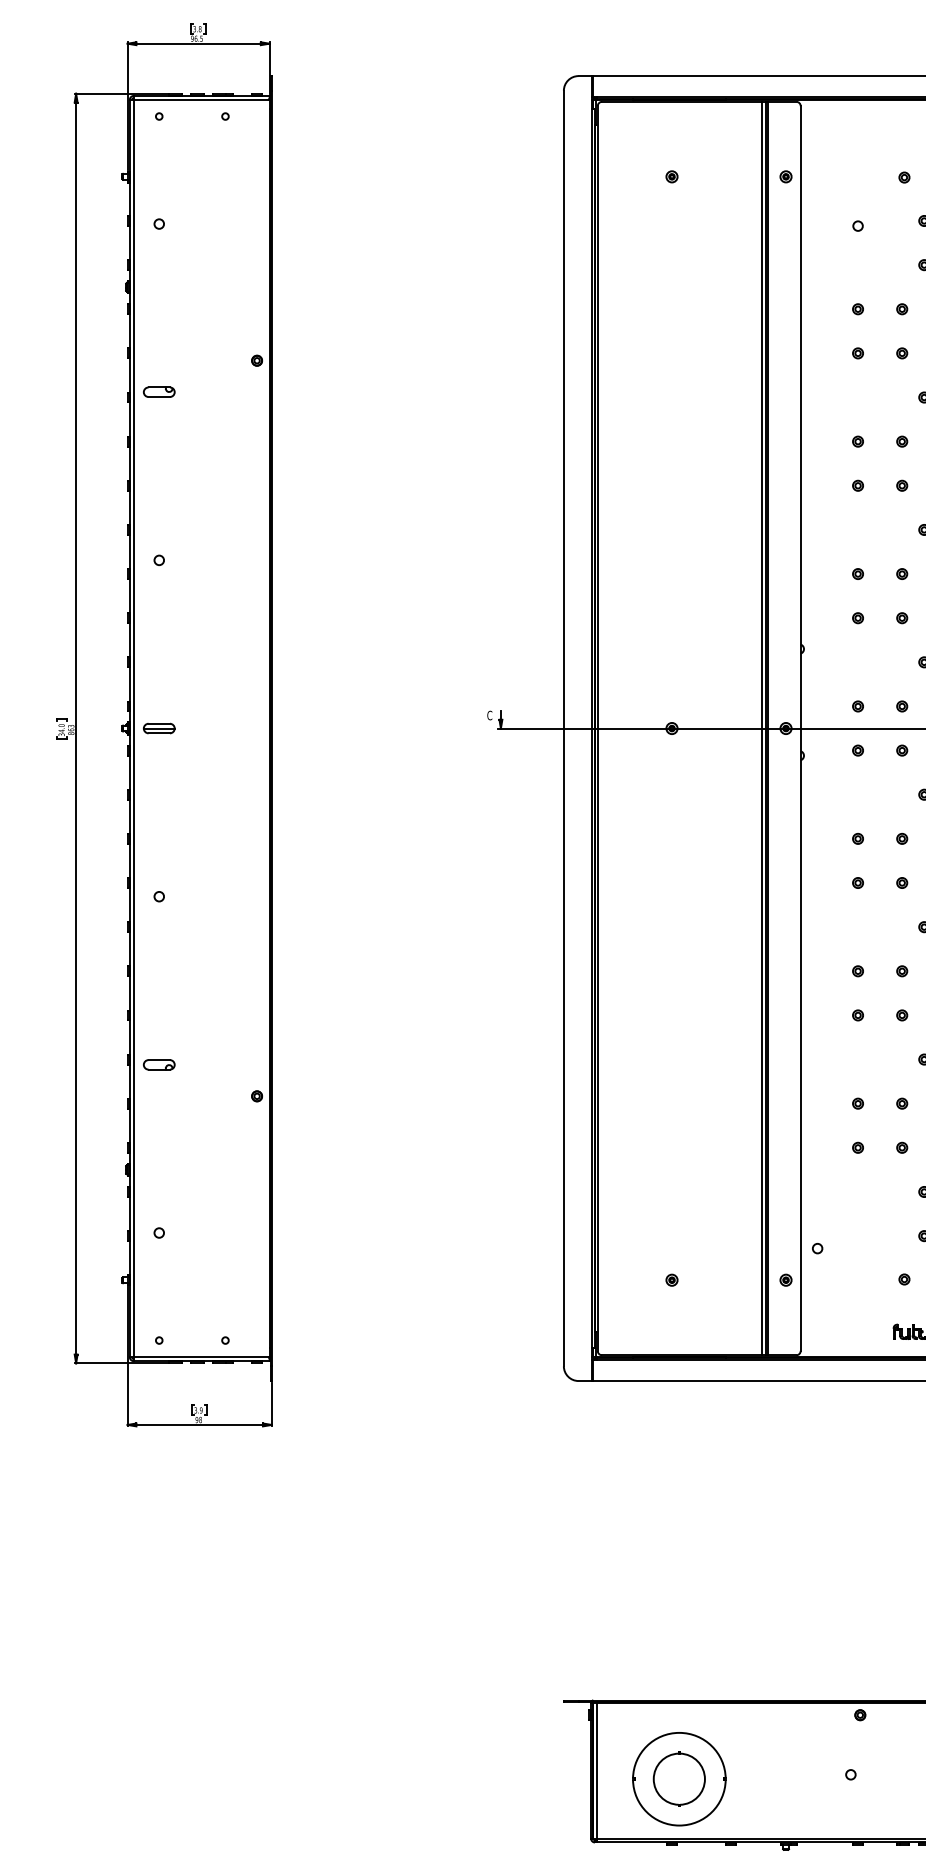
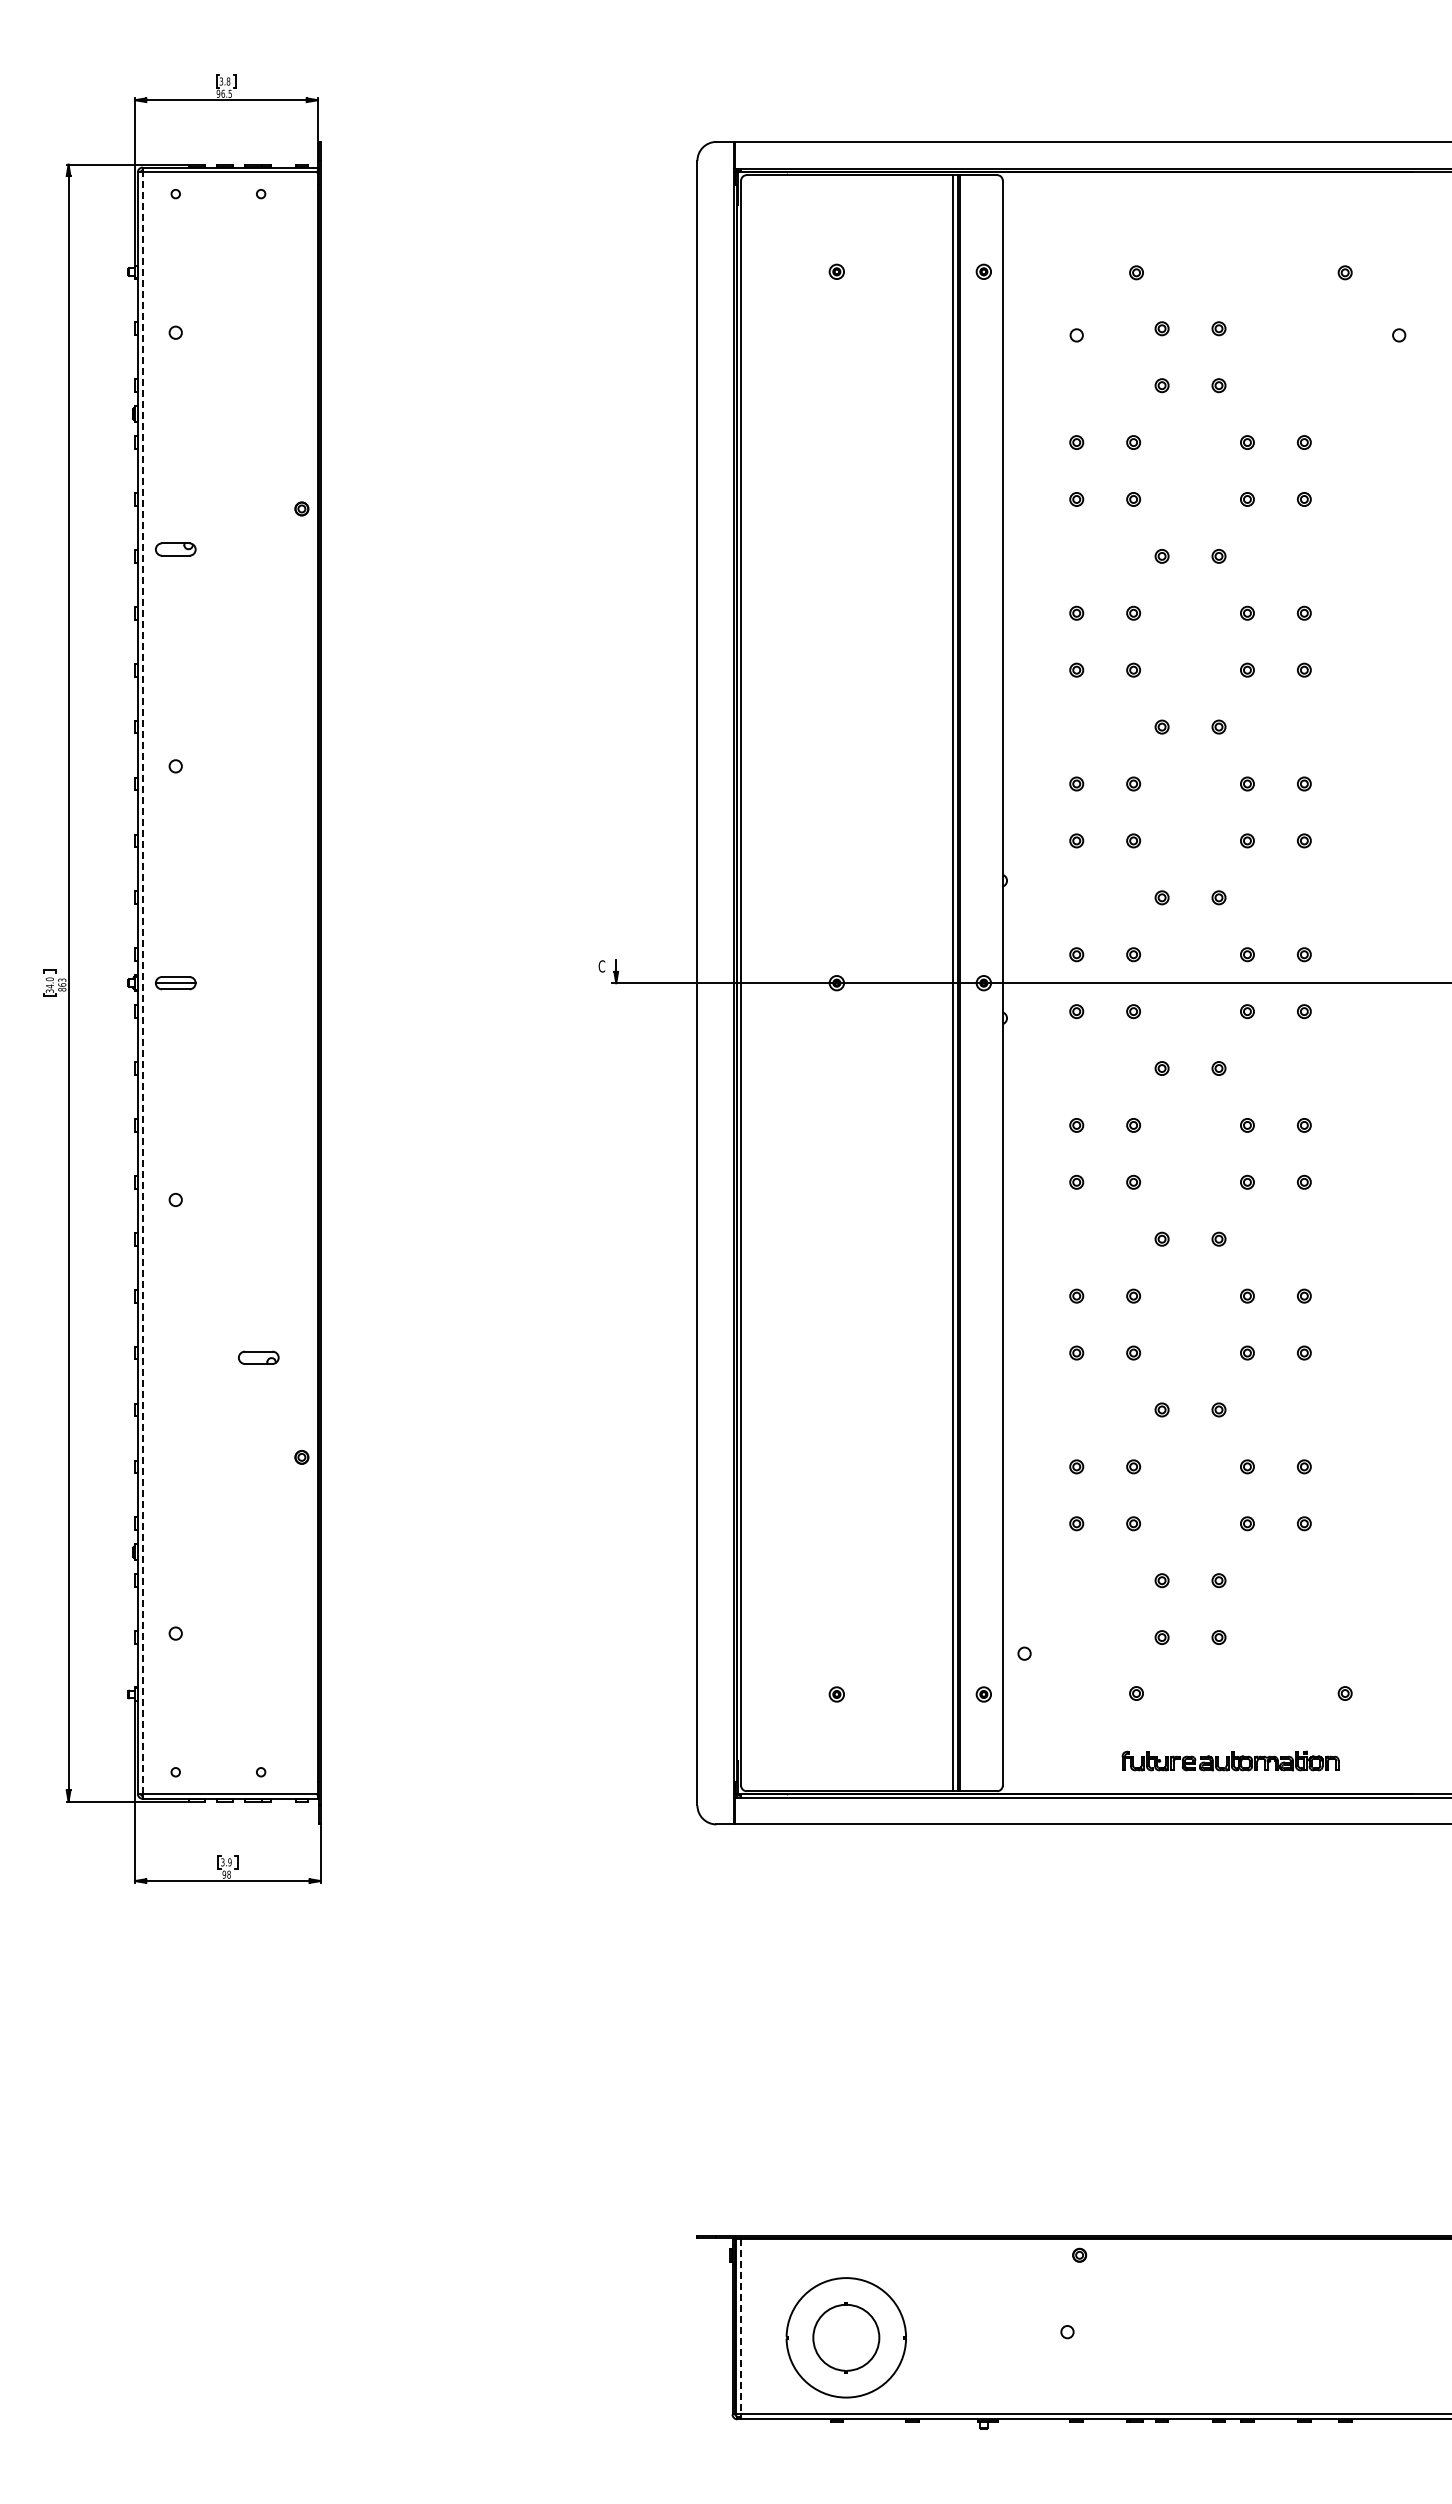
line: (133, 728) -> (142, 983), solid -> dashed
part: (159, 1064) -> (258, 1357), moved
line: (597, 1770) -> (740, 2326), solid -> dashed

